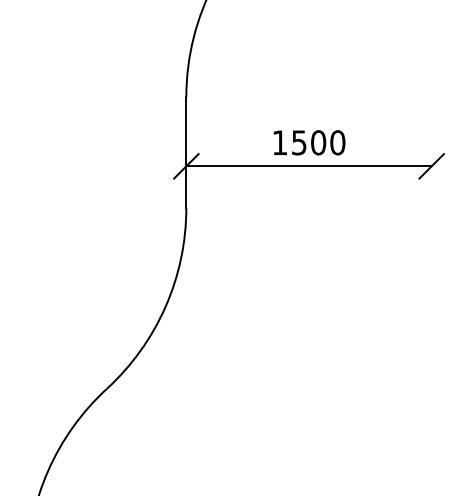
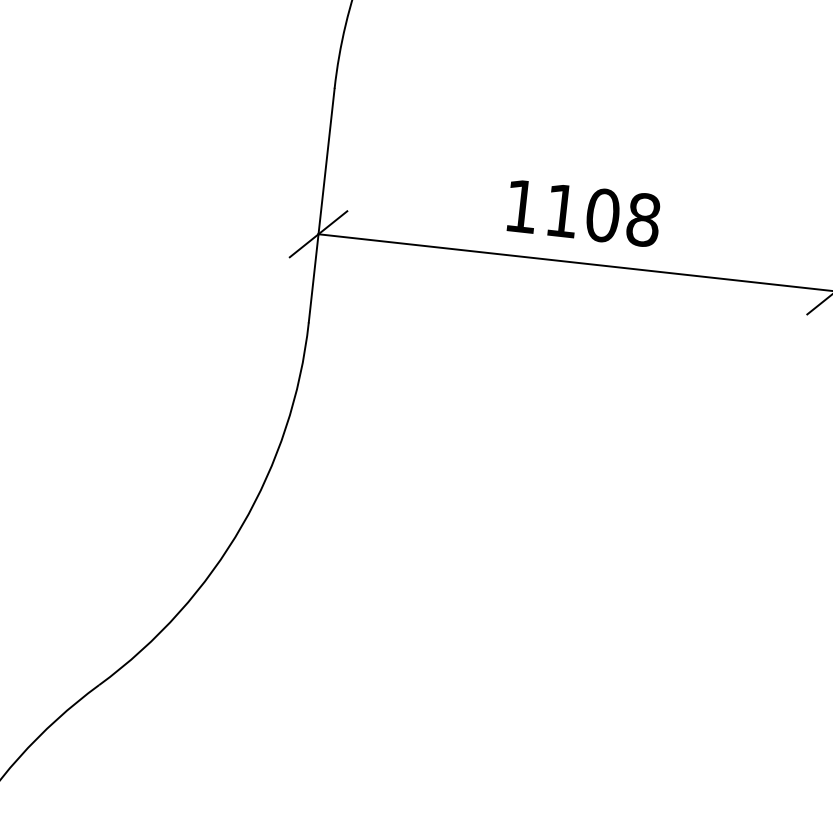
text: (318, 142) -> (602, 214), 1500 -> 1108

